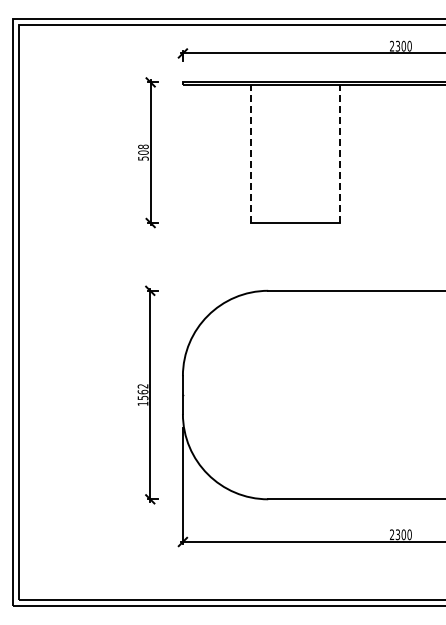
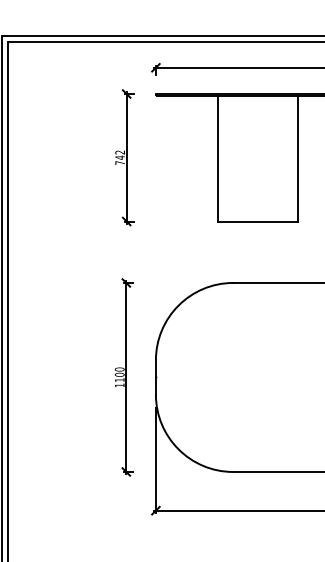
text: (143, 152) -> (120, 157), 508 -> 742
line: (251, 153) -> (218, 158), dashed -> solid
line: (339, 153) -> (297, 158), dashed -> solid
text: (142, 392) -> (119, 375), 1562 -> 1100

